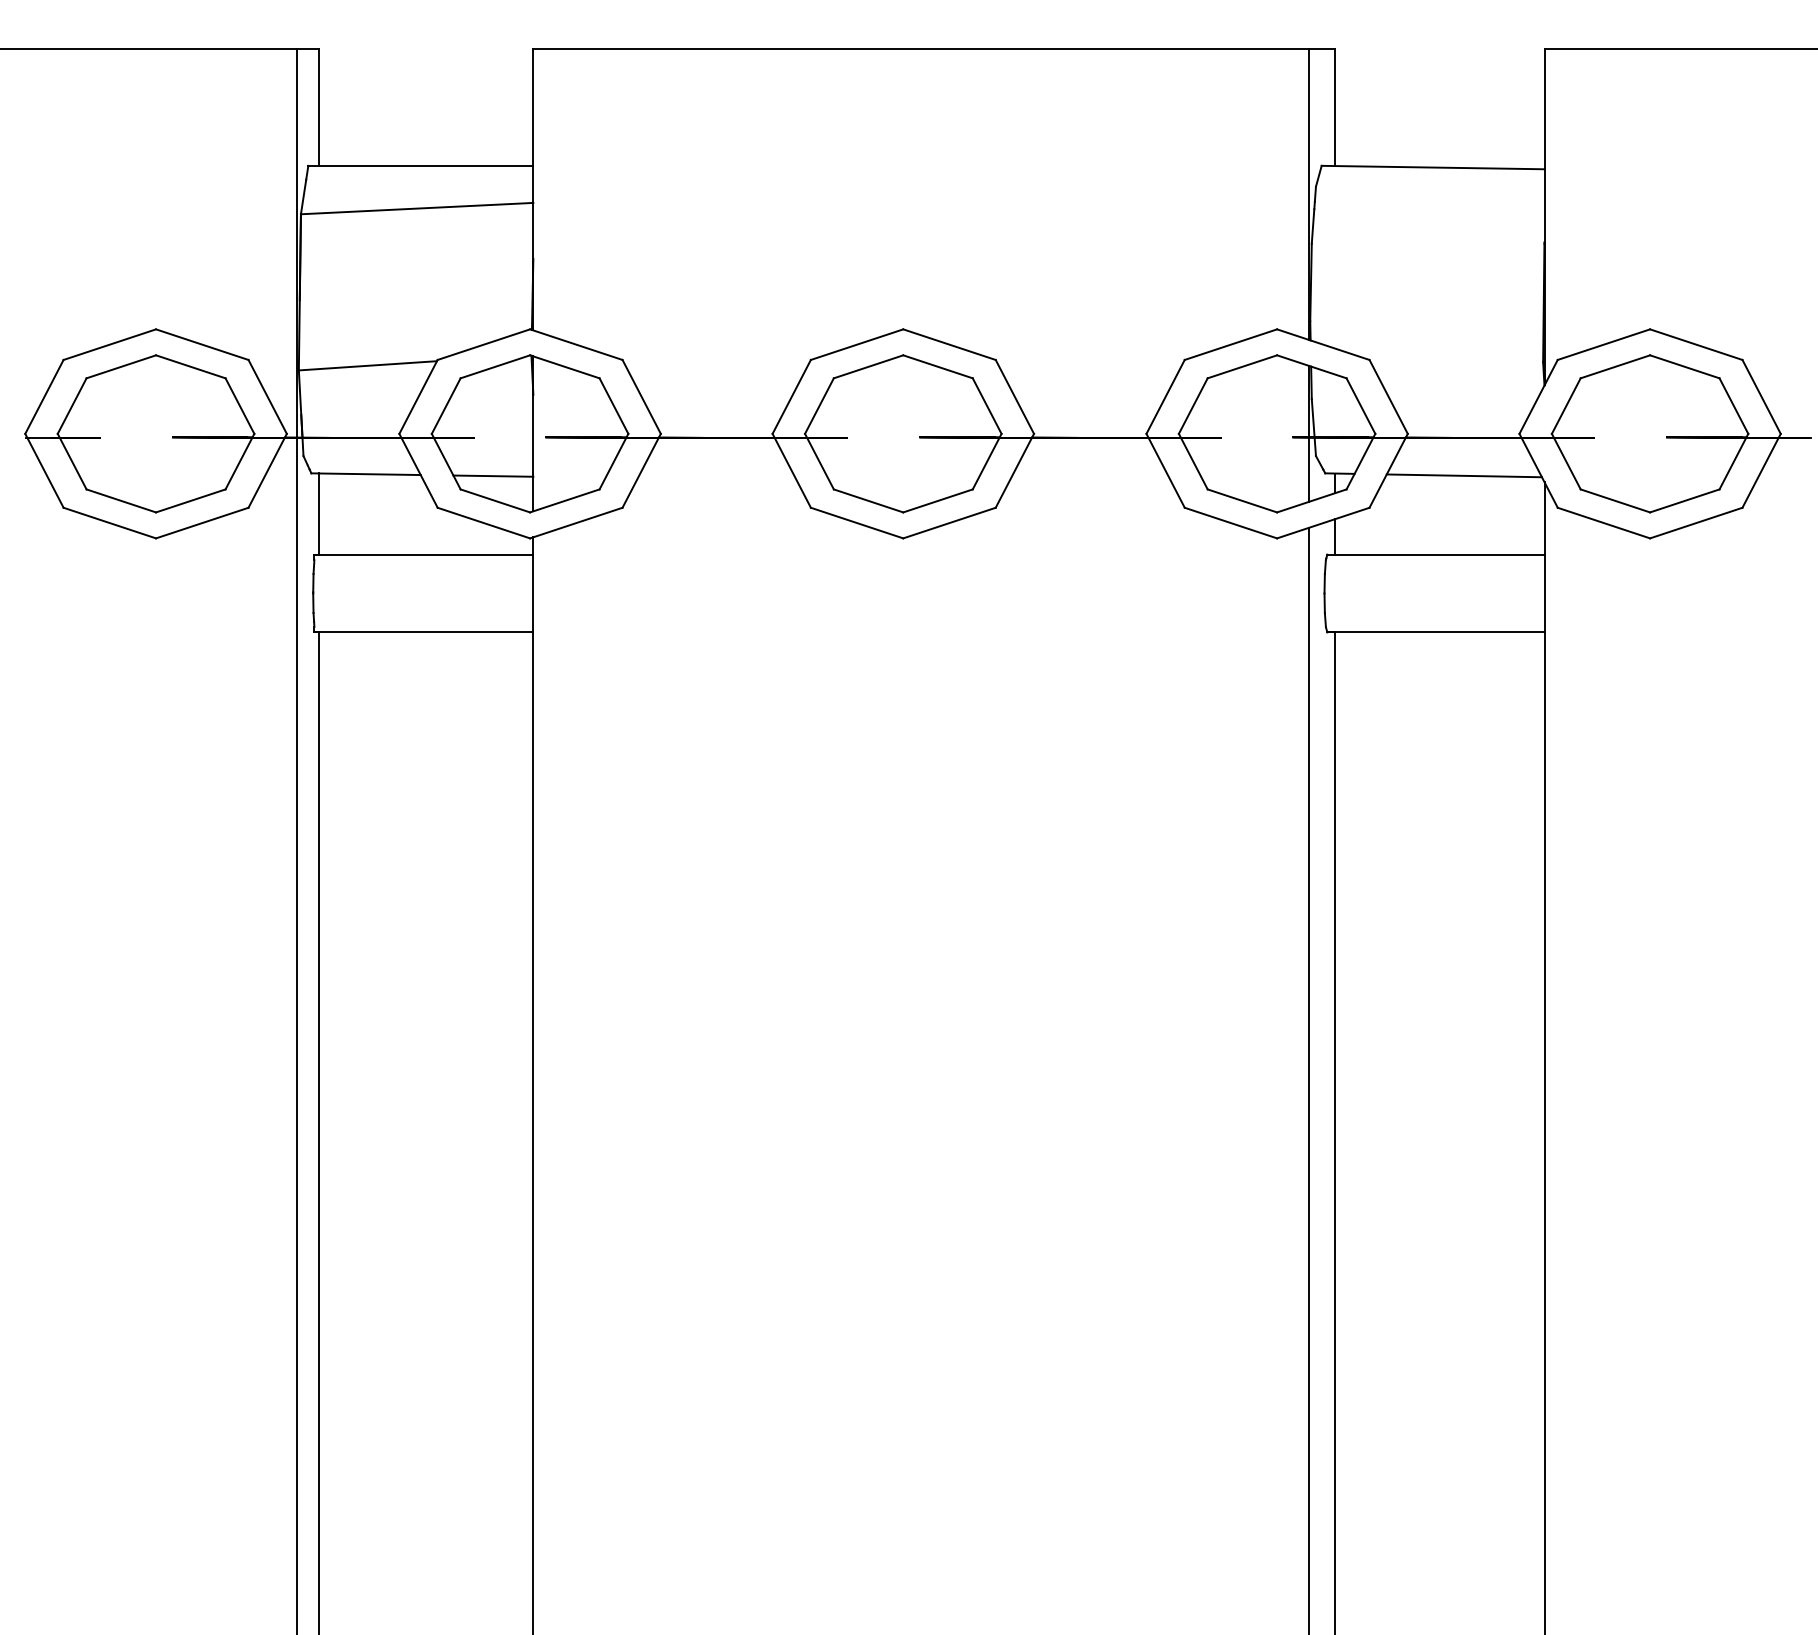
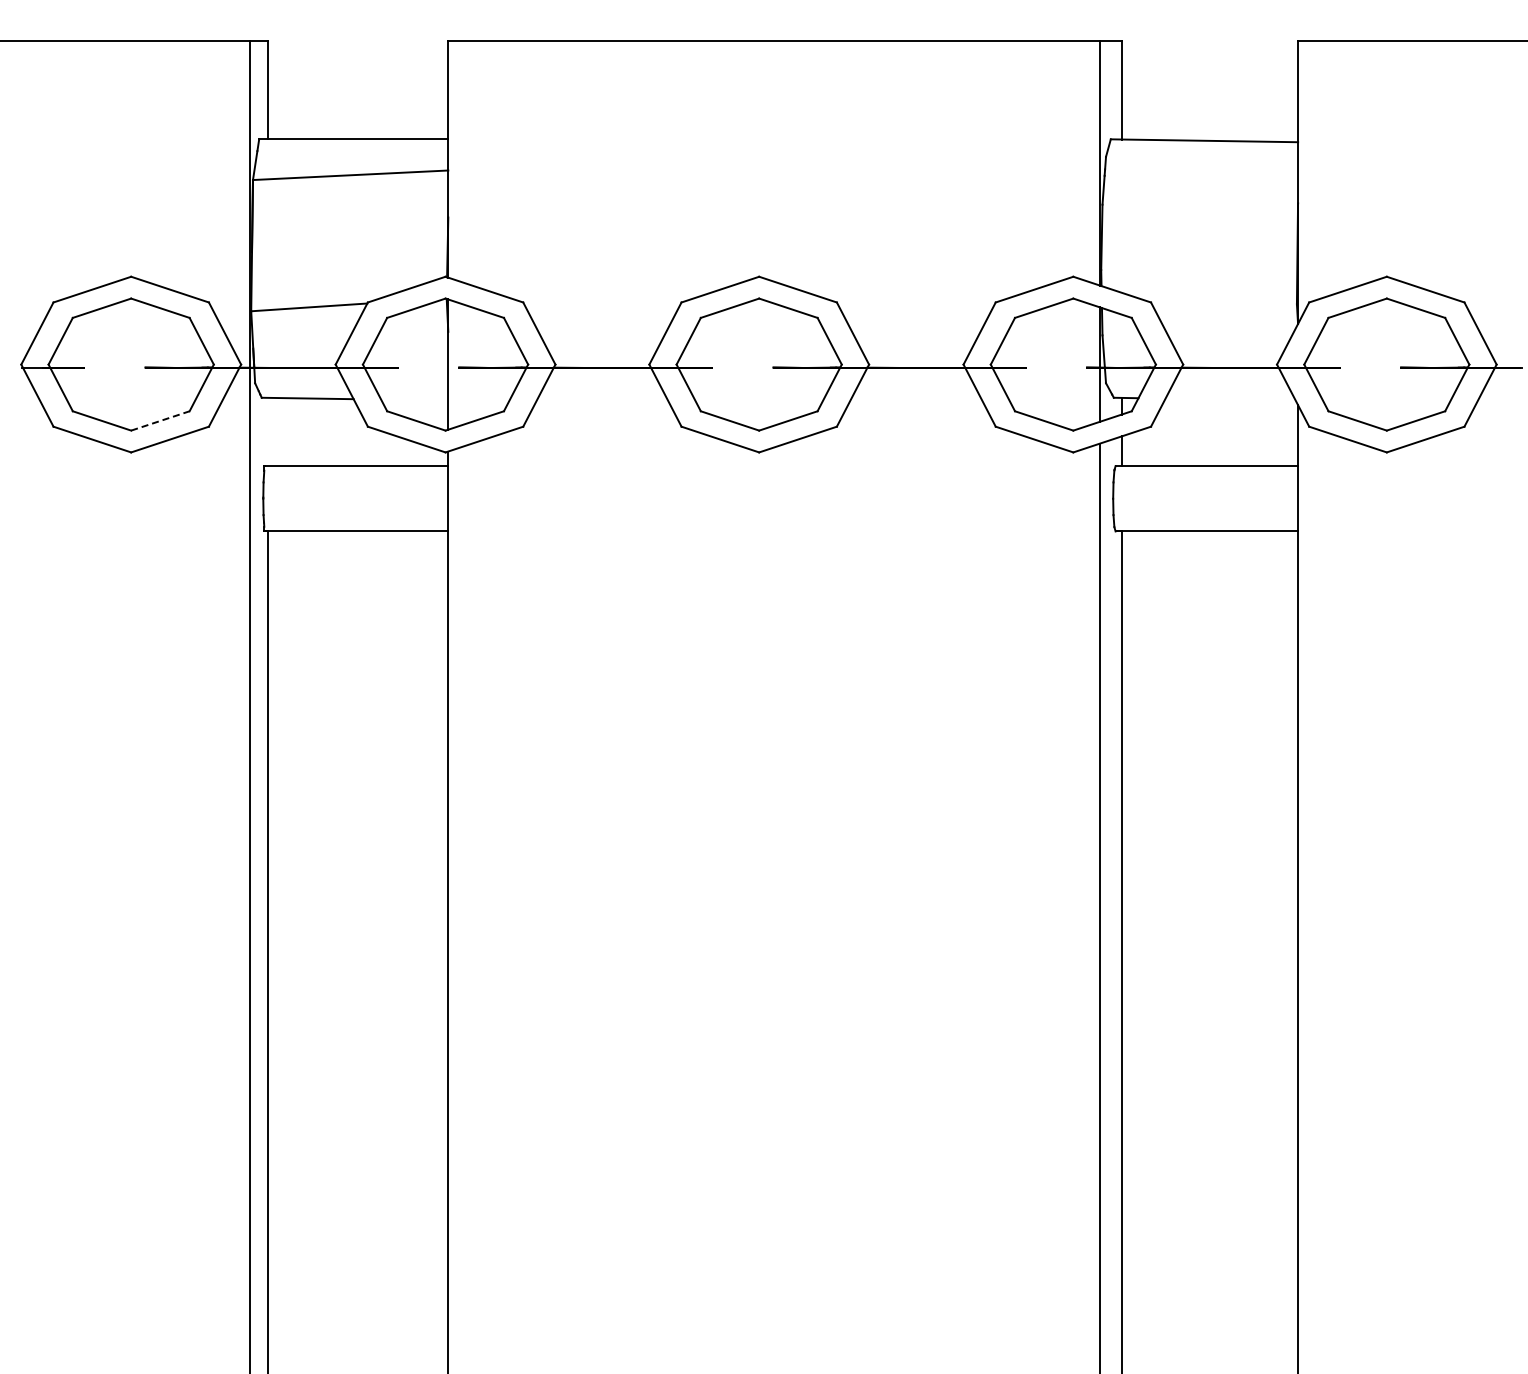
line: (493, 475) -> (414, 399), removed
line: (1464, 475) -> (1230, 399), removed
line: (190, 500) -> (160, 420), solid -> dashed
line: (319, 513) -> (268, 431), removed

